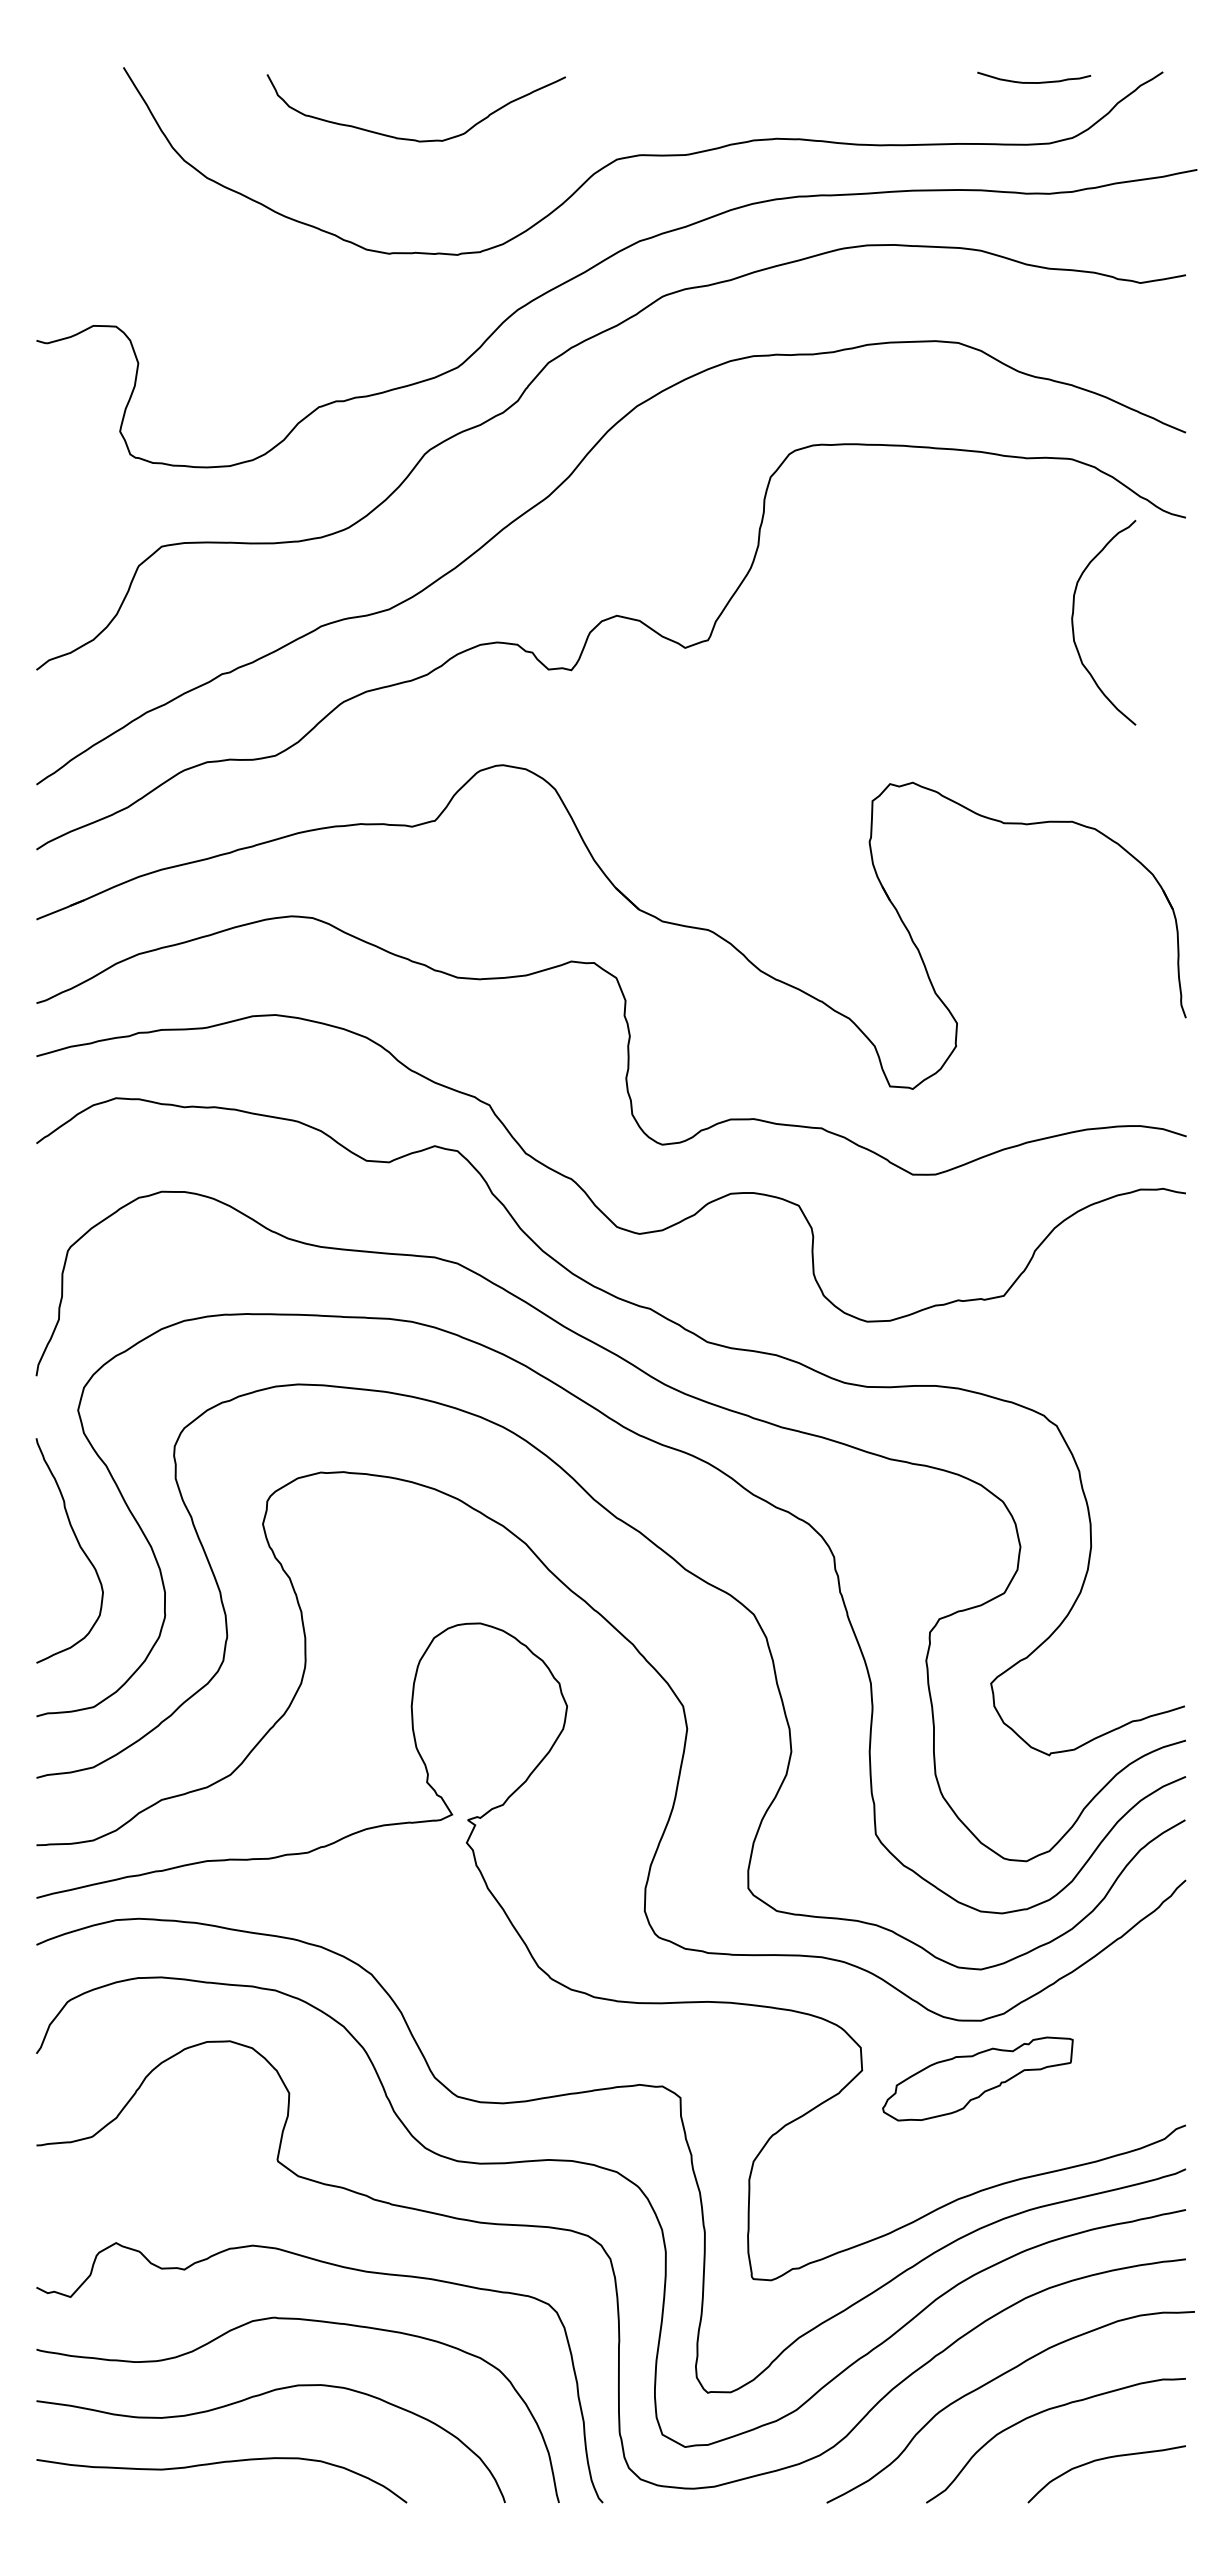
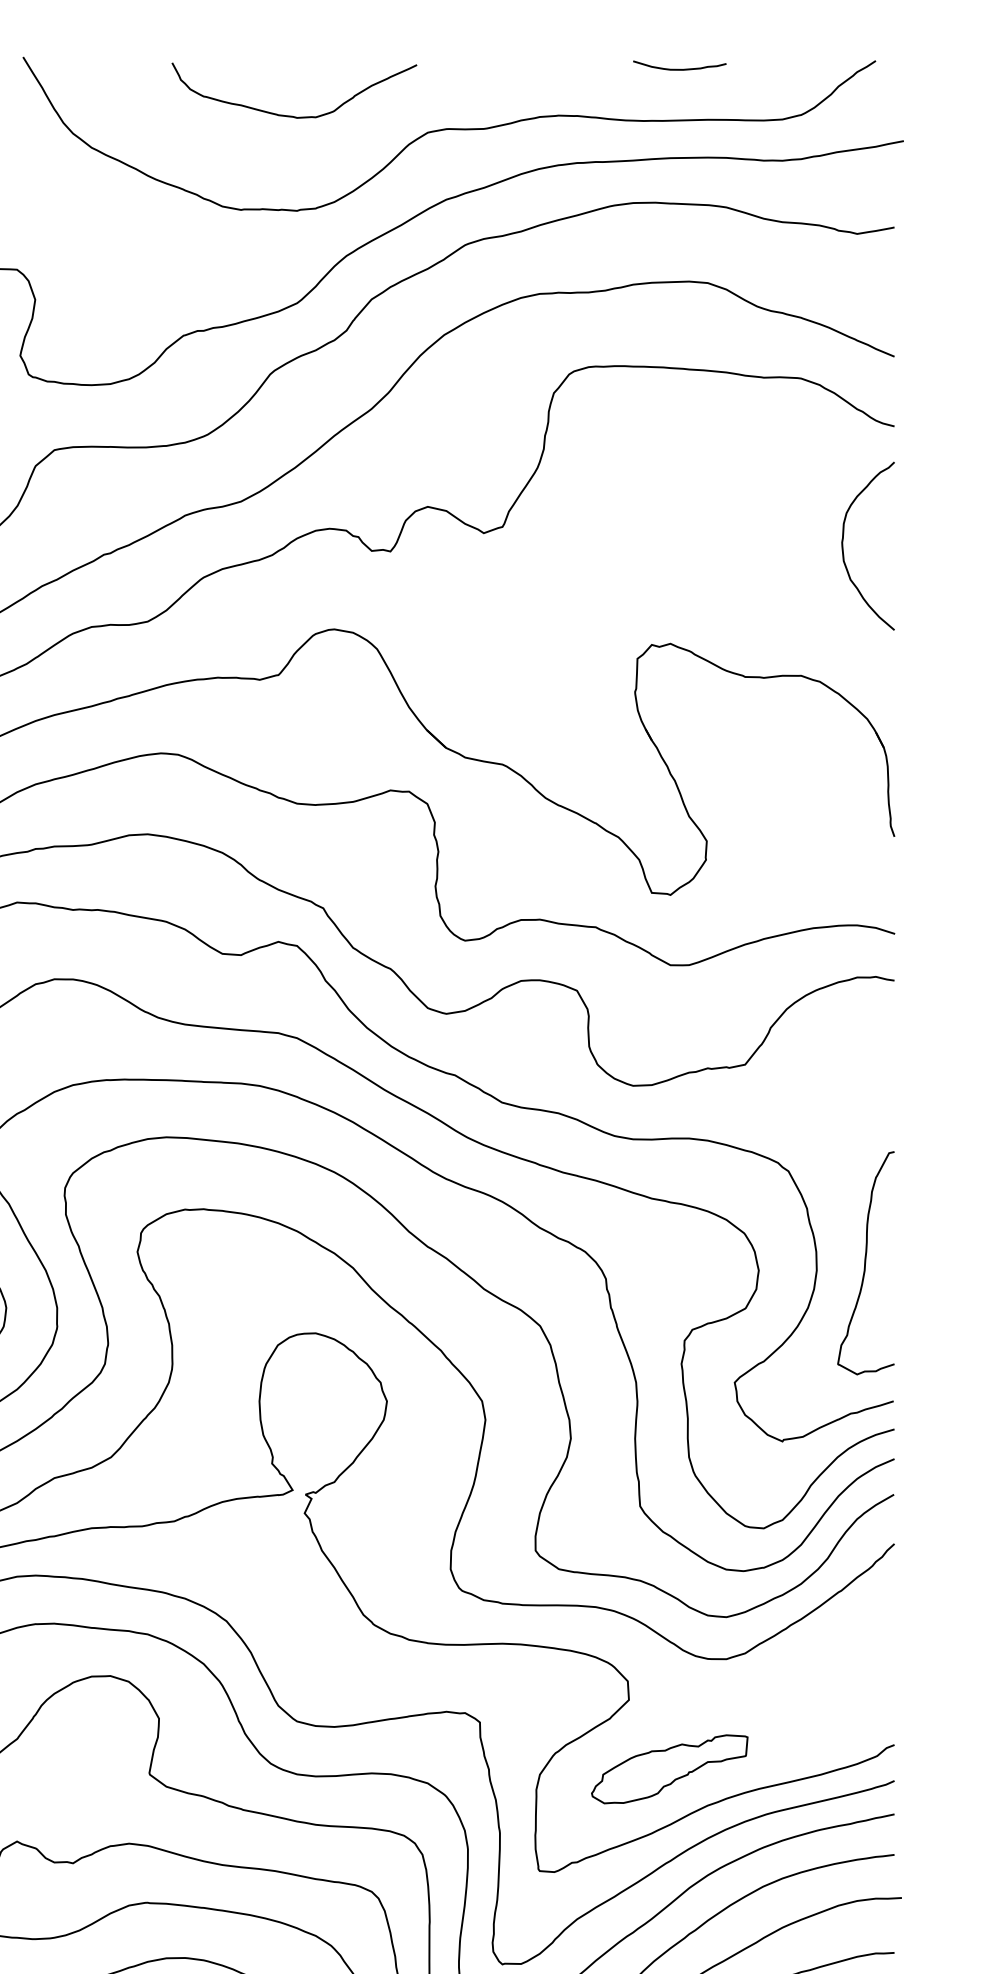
curve: (1034, 82) -> (680, 69), moved
curve: (409, 138) -> (288, 115), moved
curve: (1073, 622) -> (843, 545), moved
curve: (1151, 1536) -> (866, 1262), added
part: (977, 2078) -> (669, 1768), moved

